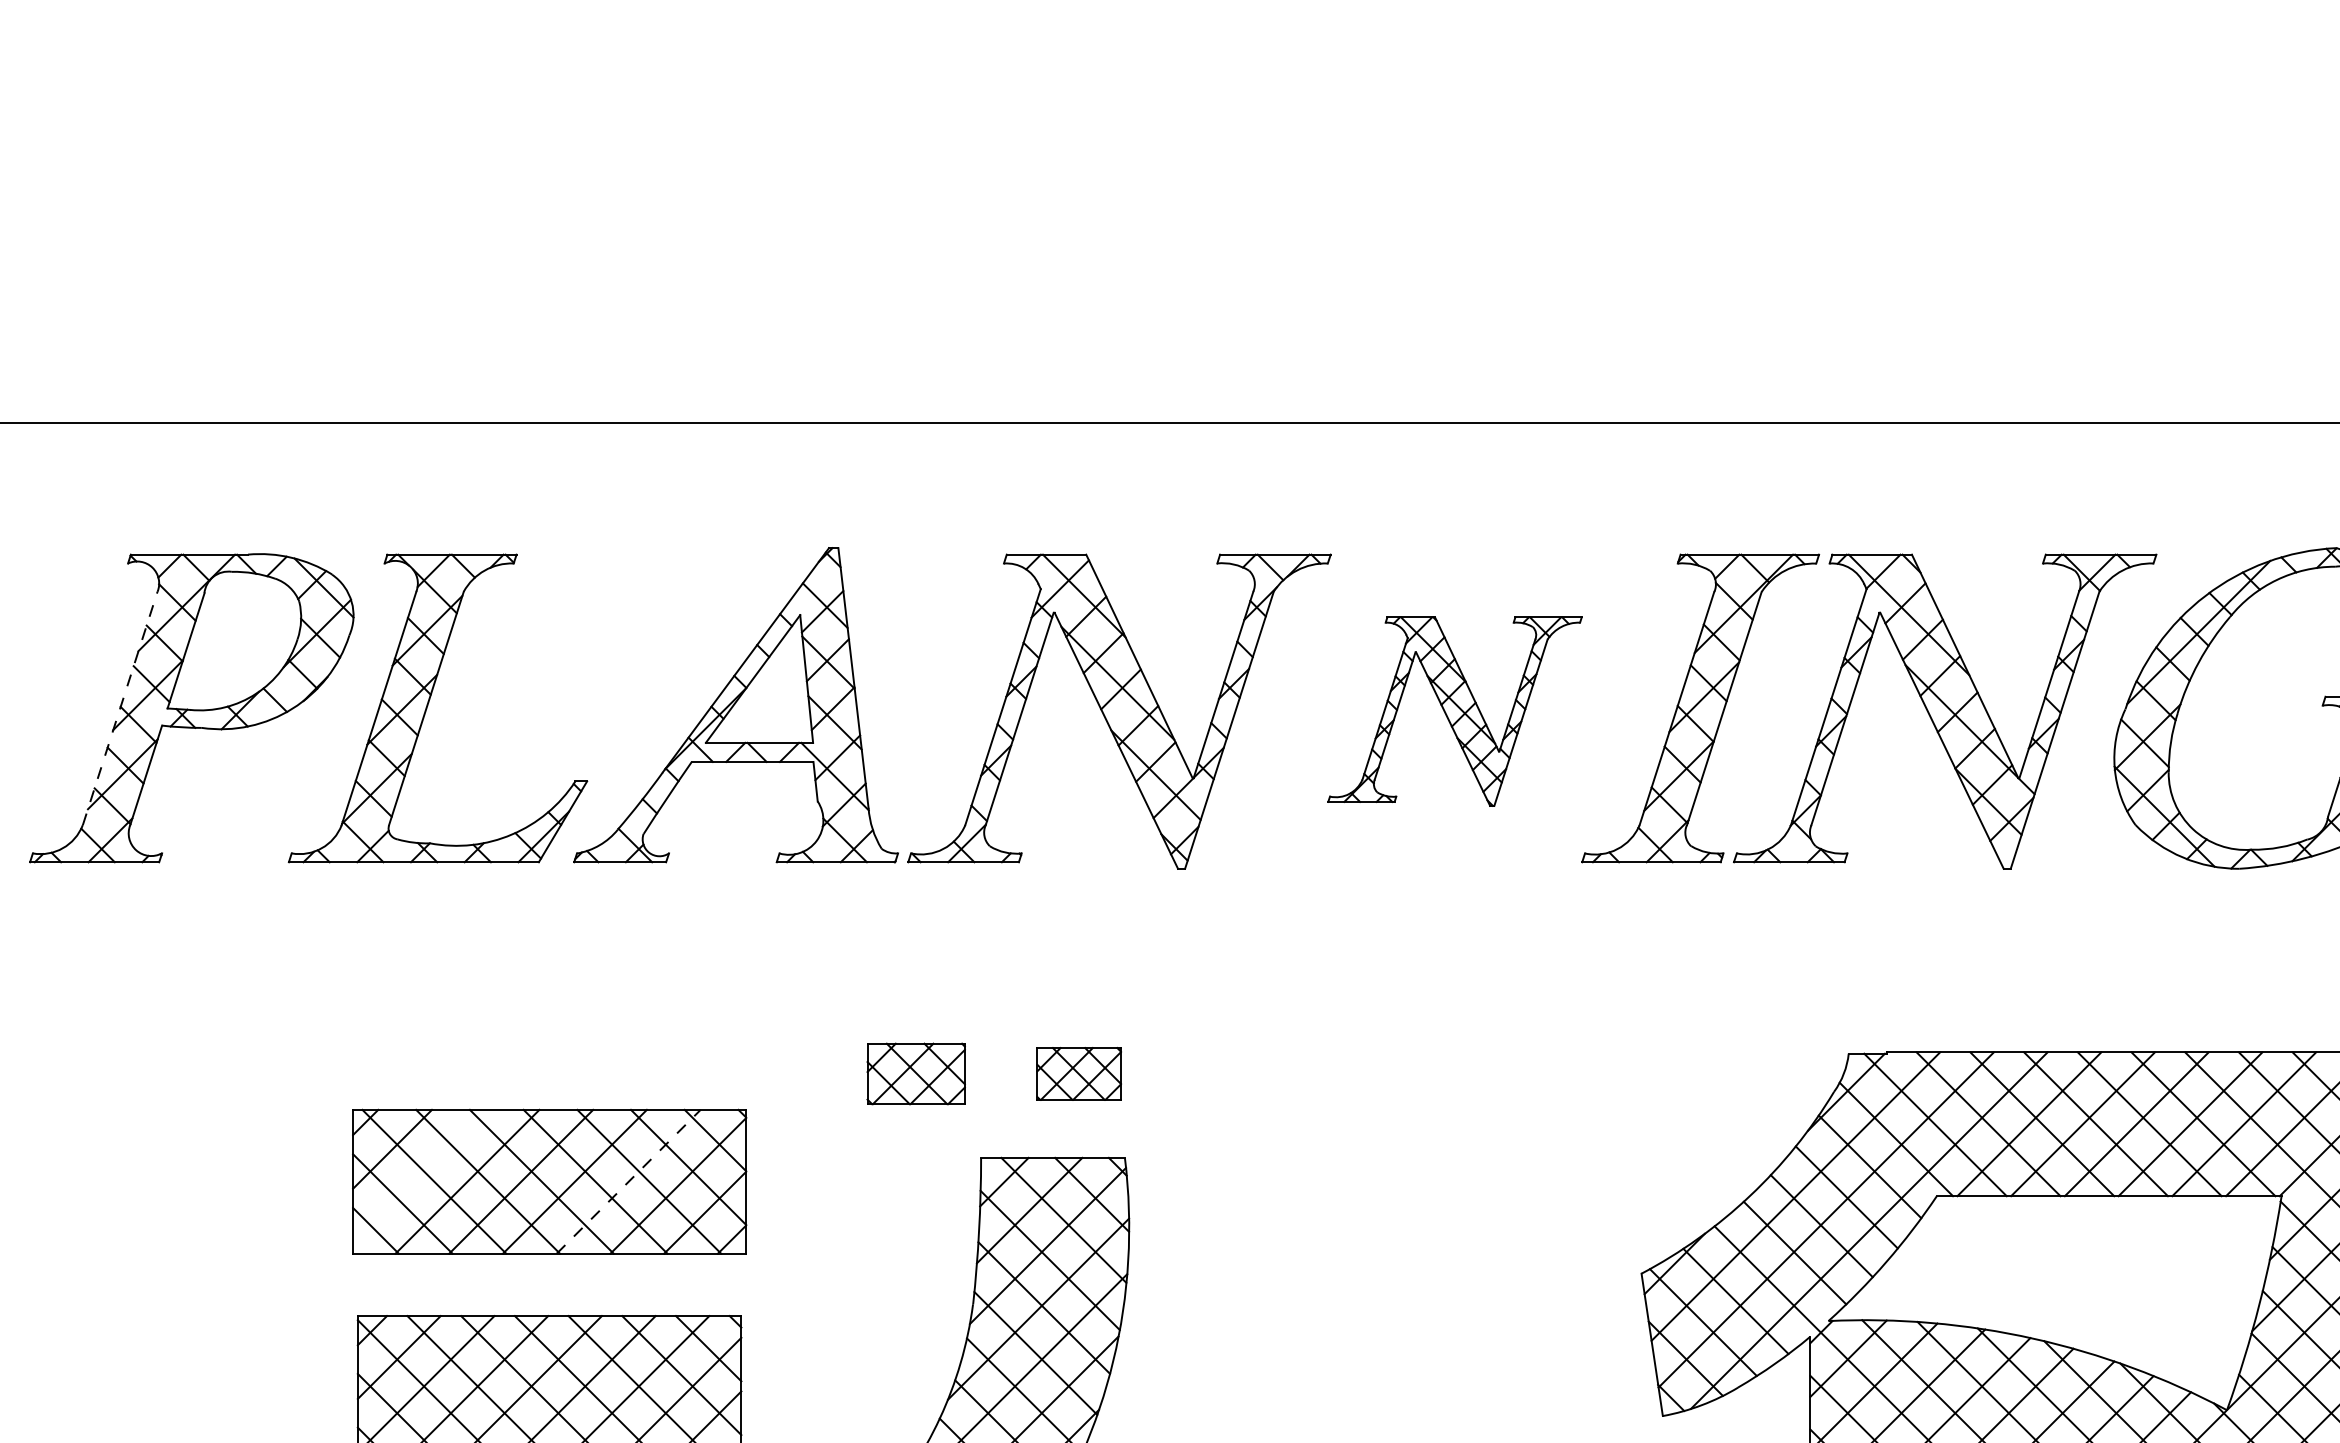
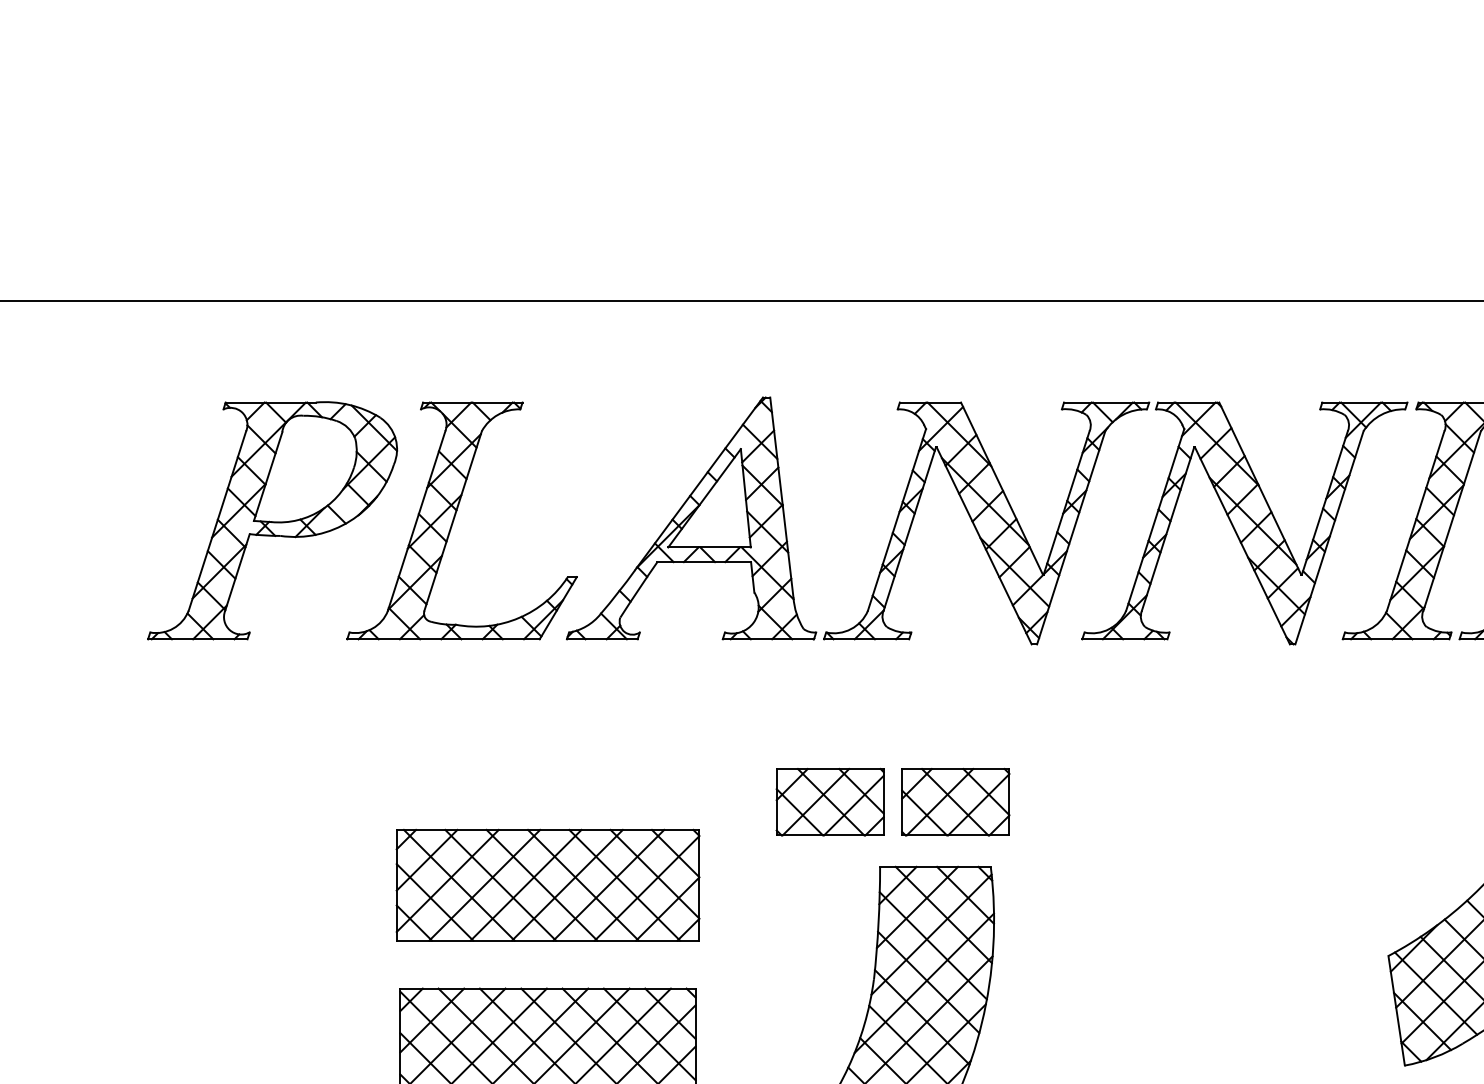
line: (120, 708) -> (217, 520), dashed -> solid
part: (1454, 711) -> (1244, 523), size x1.67
part: (915, 1073) -> (829, 801), size x1.43
part: (1078, 1073) -> (955, 801), size x1.67
line: (419, 1175) -> (447, 880), added
line: (628, 1181) -> (608, 885), dashed -> solid

